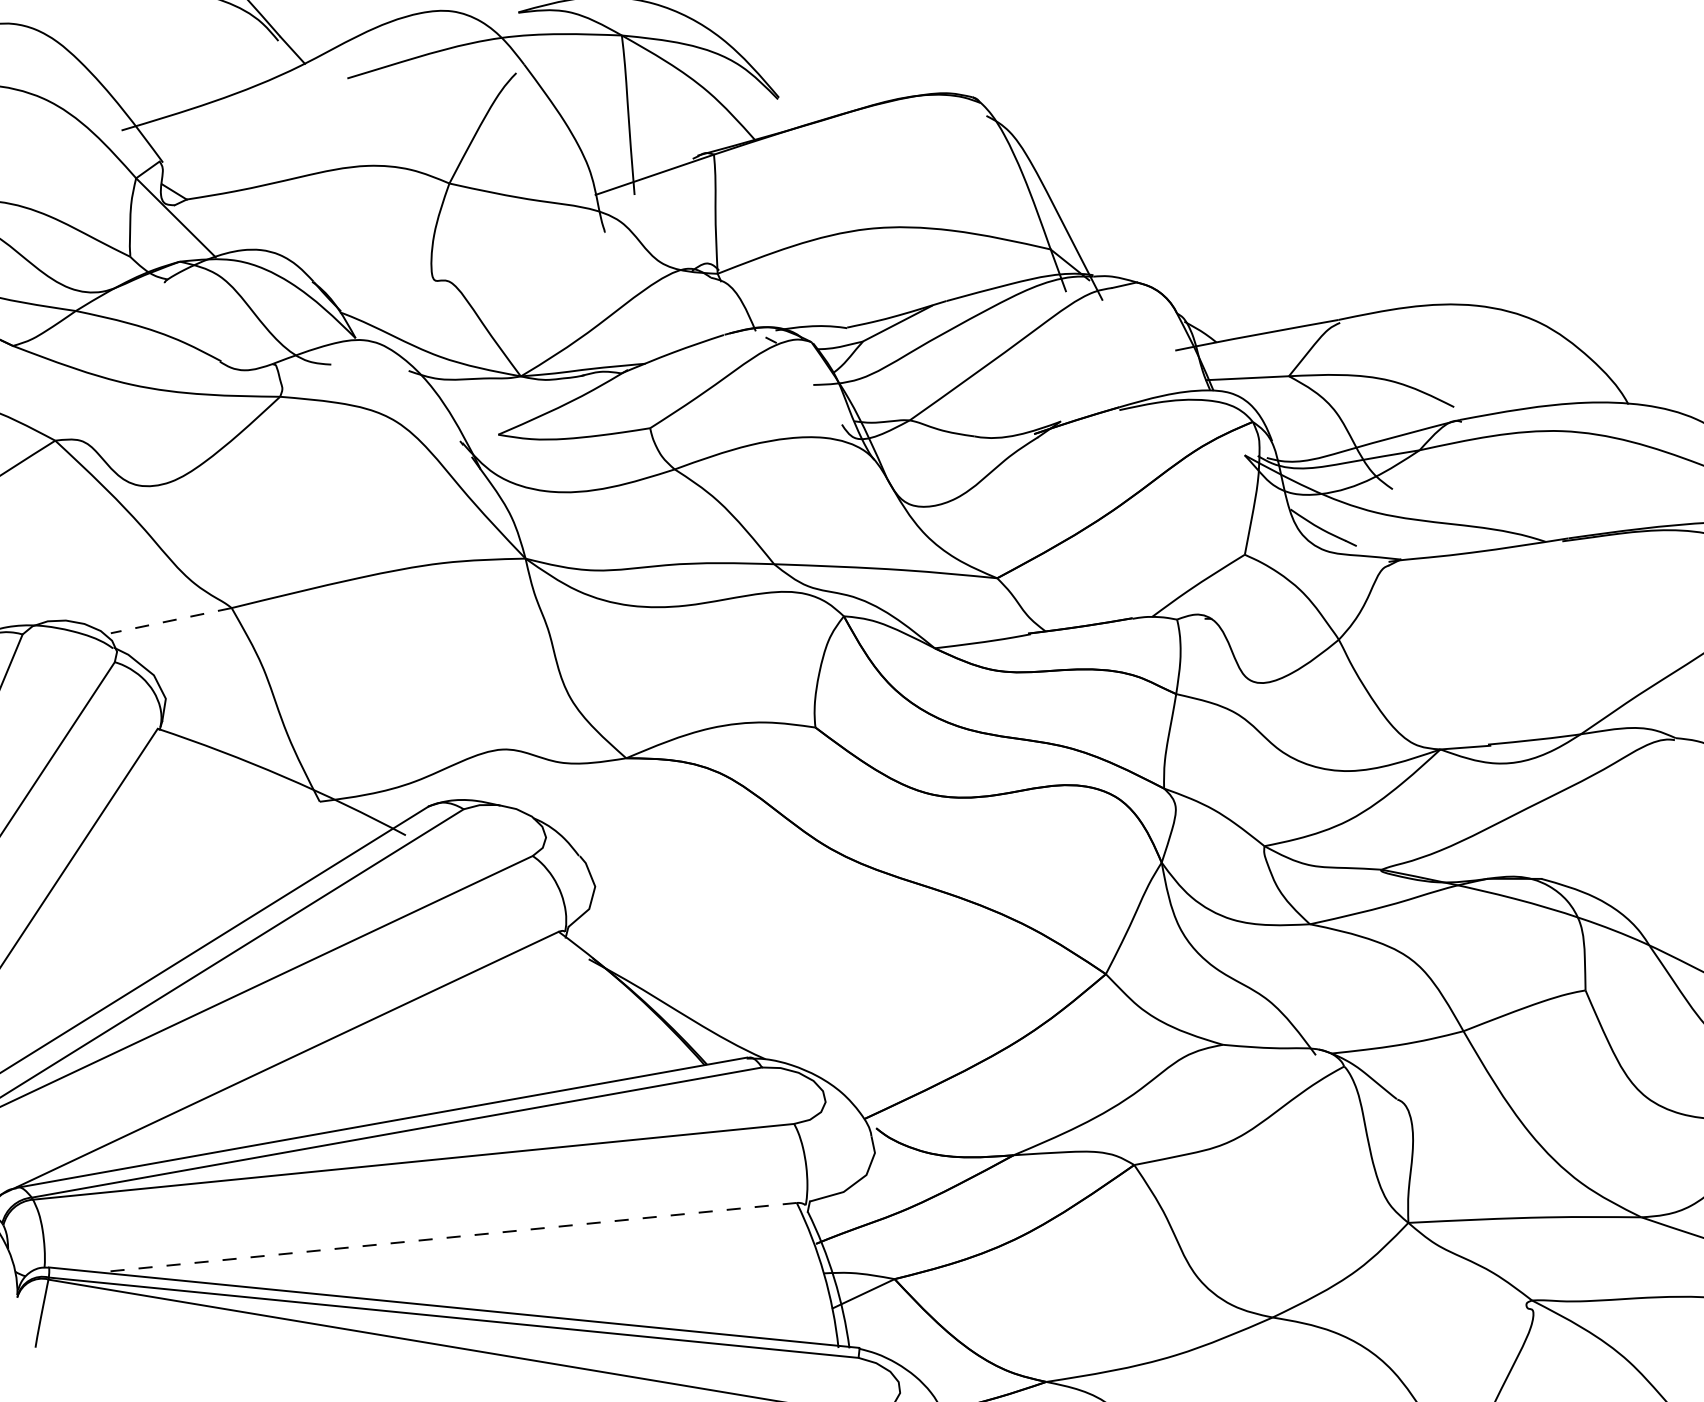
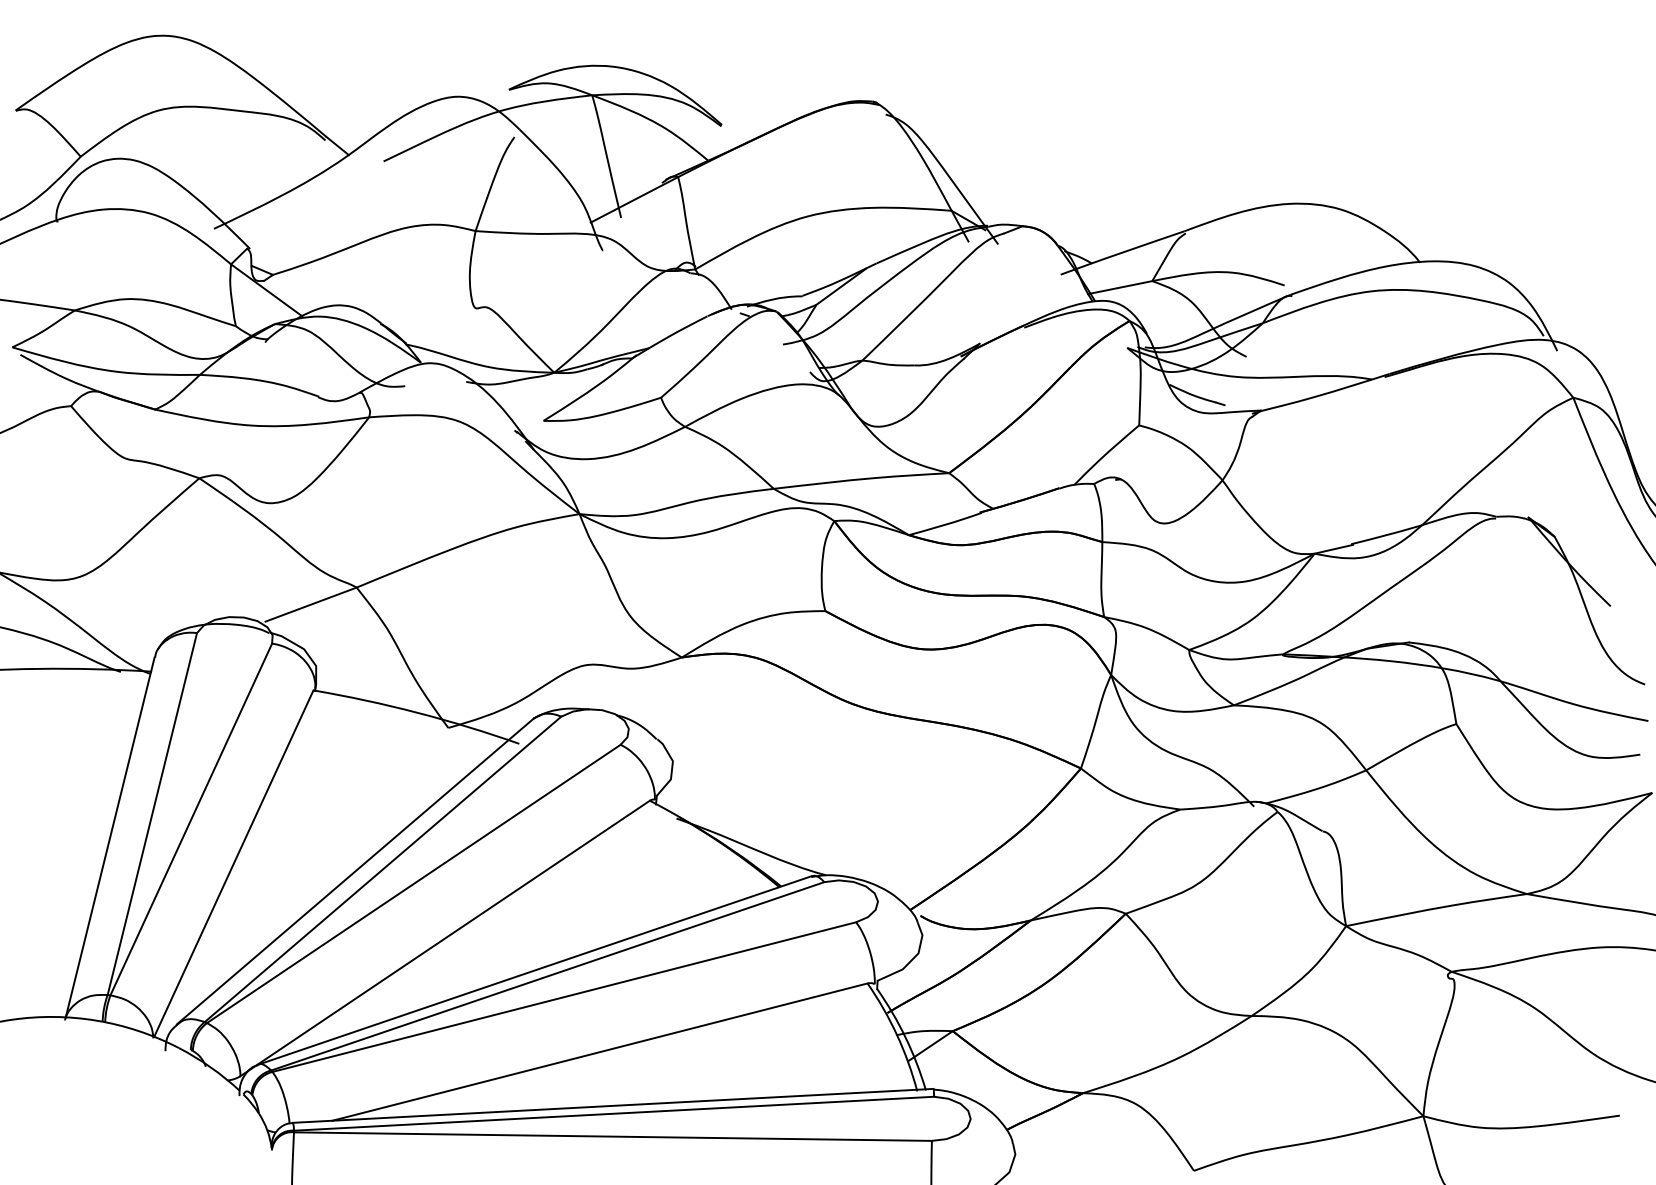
line: (171, 620) -> (311, 604), dashed -> solid
line: (447, 1238) -> (599, 1052), dashed -> solid

